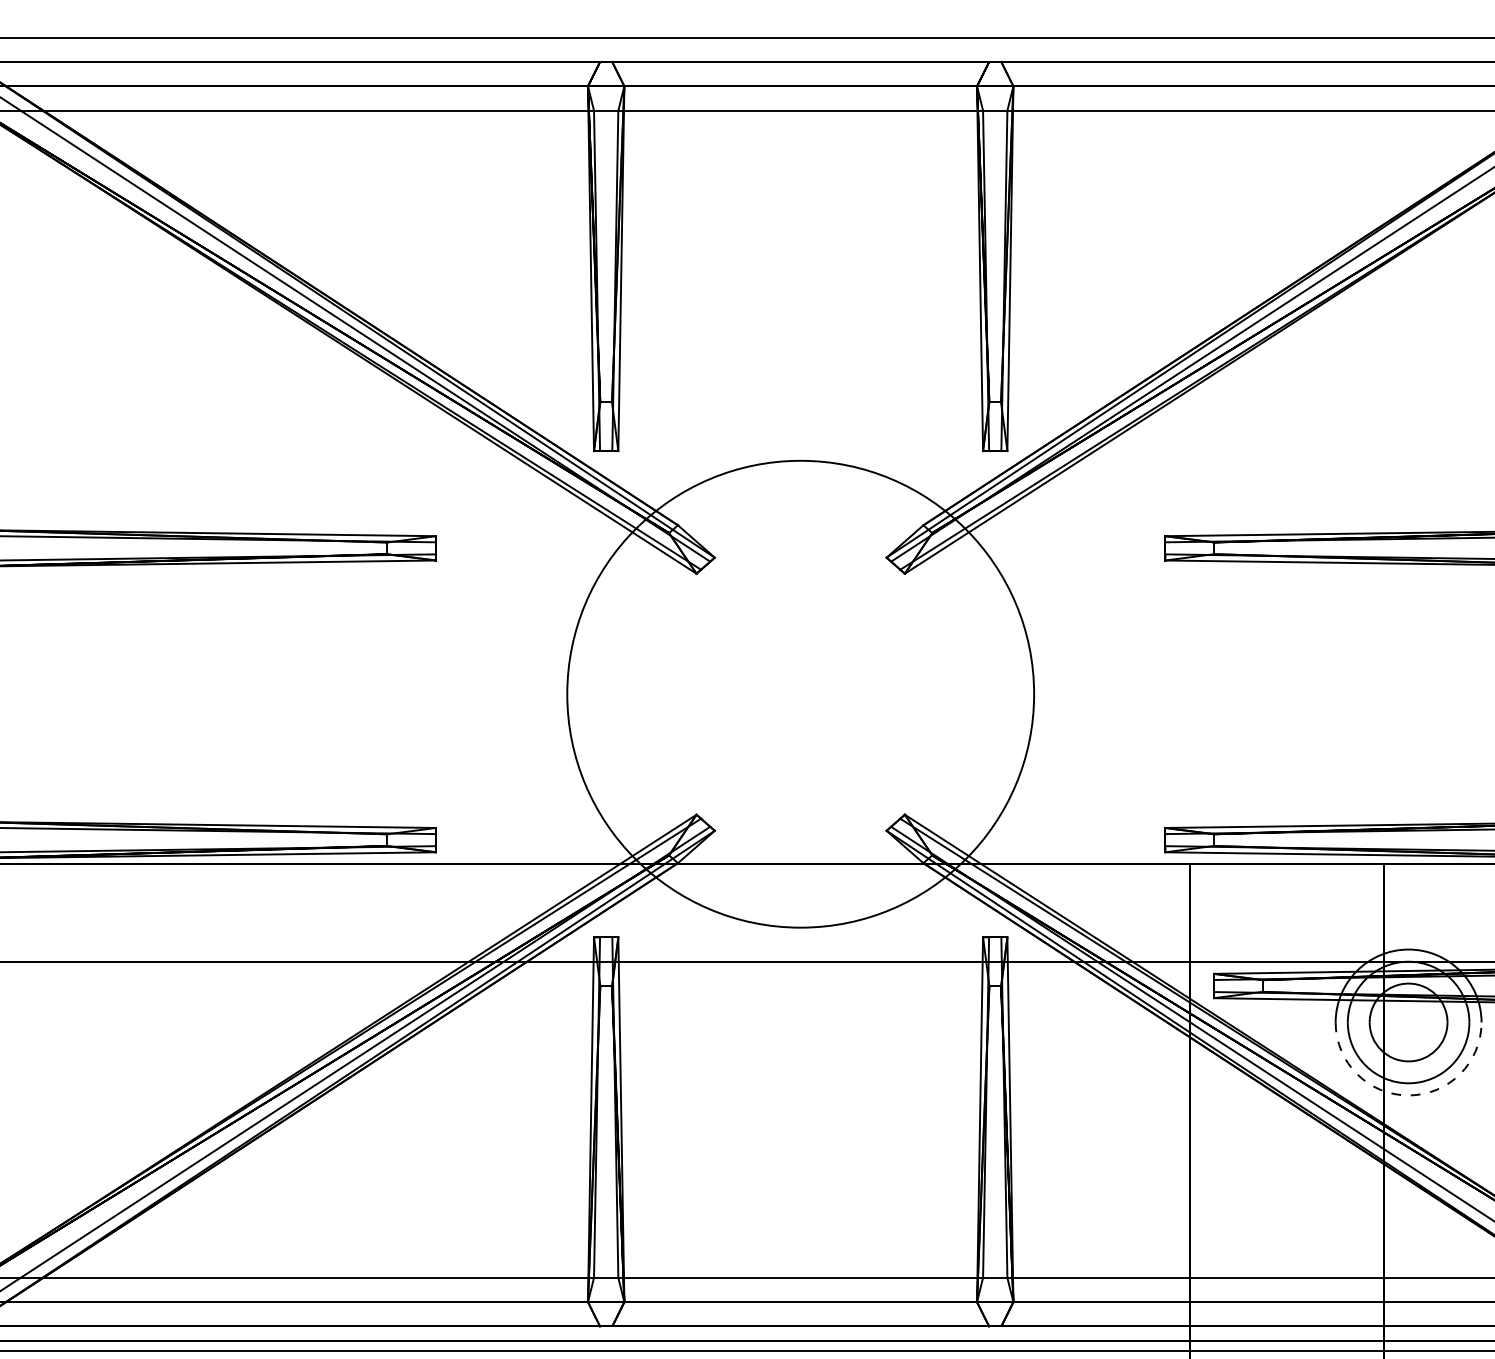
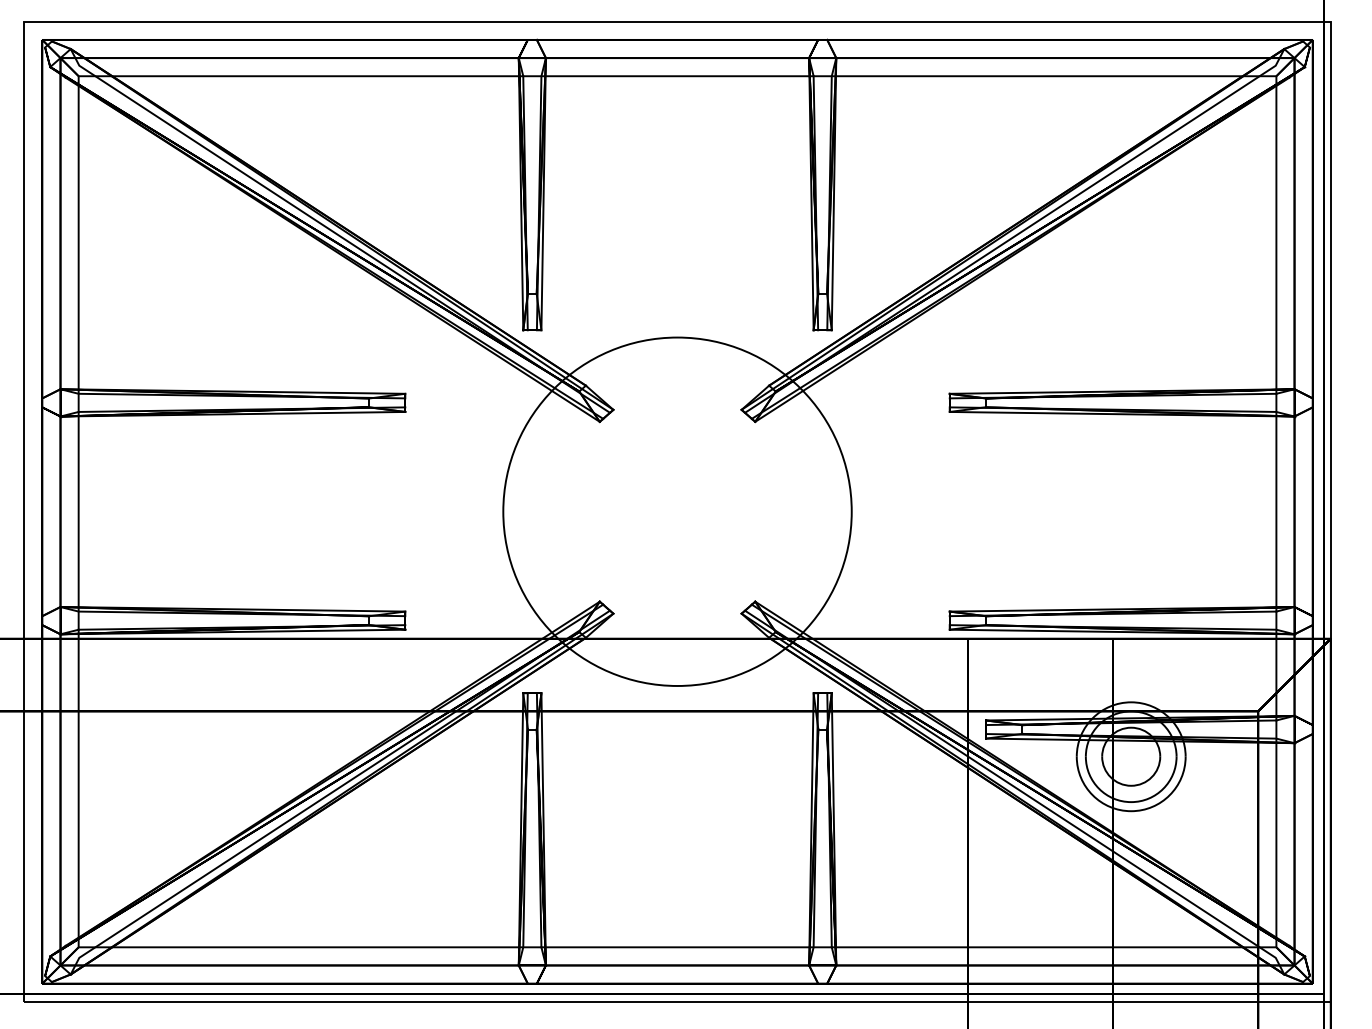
arc: (1408, 1095) -> (1131, 811), dashed -> solid

